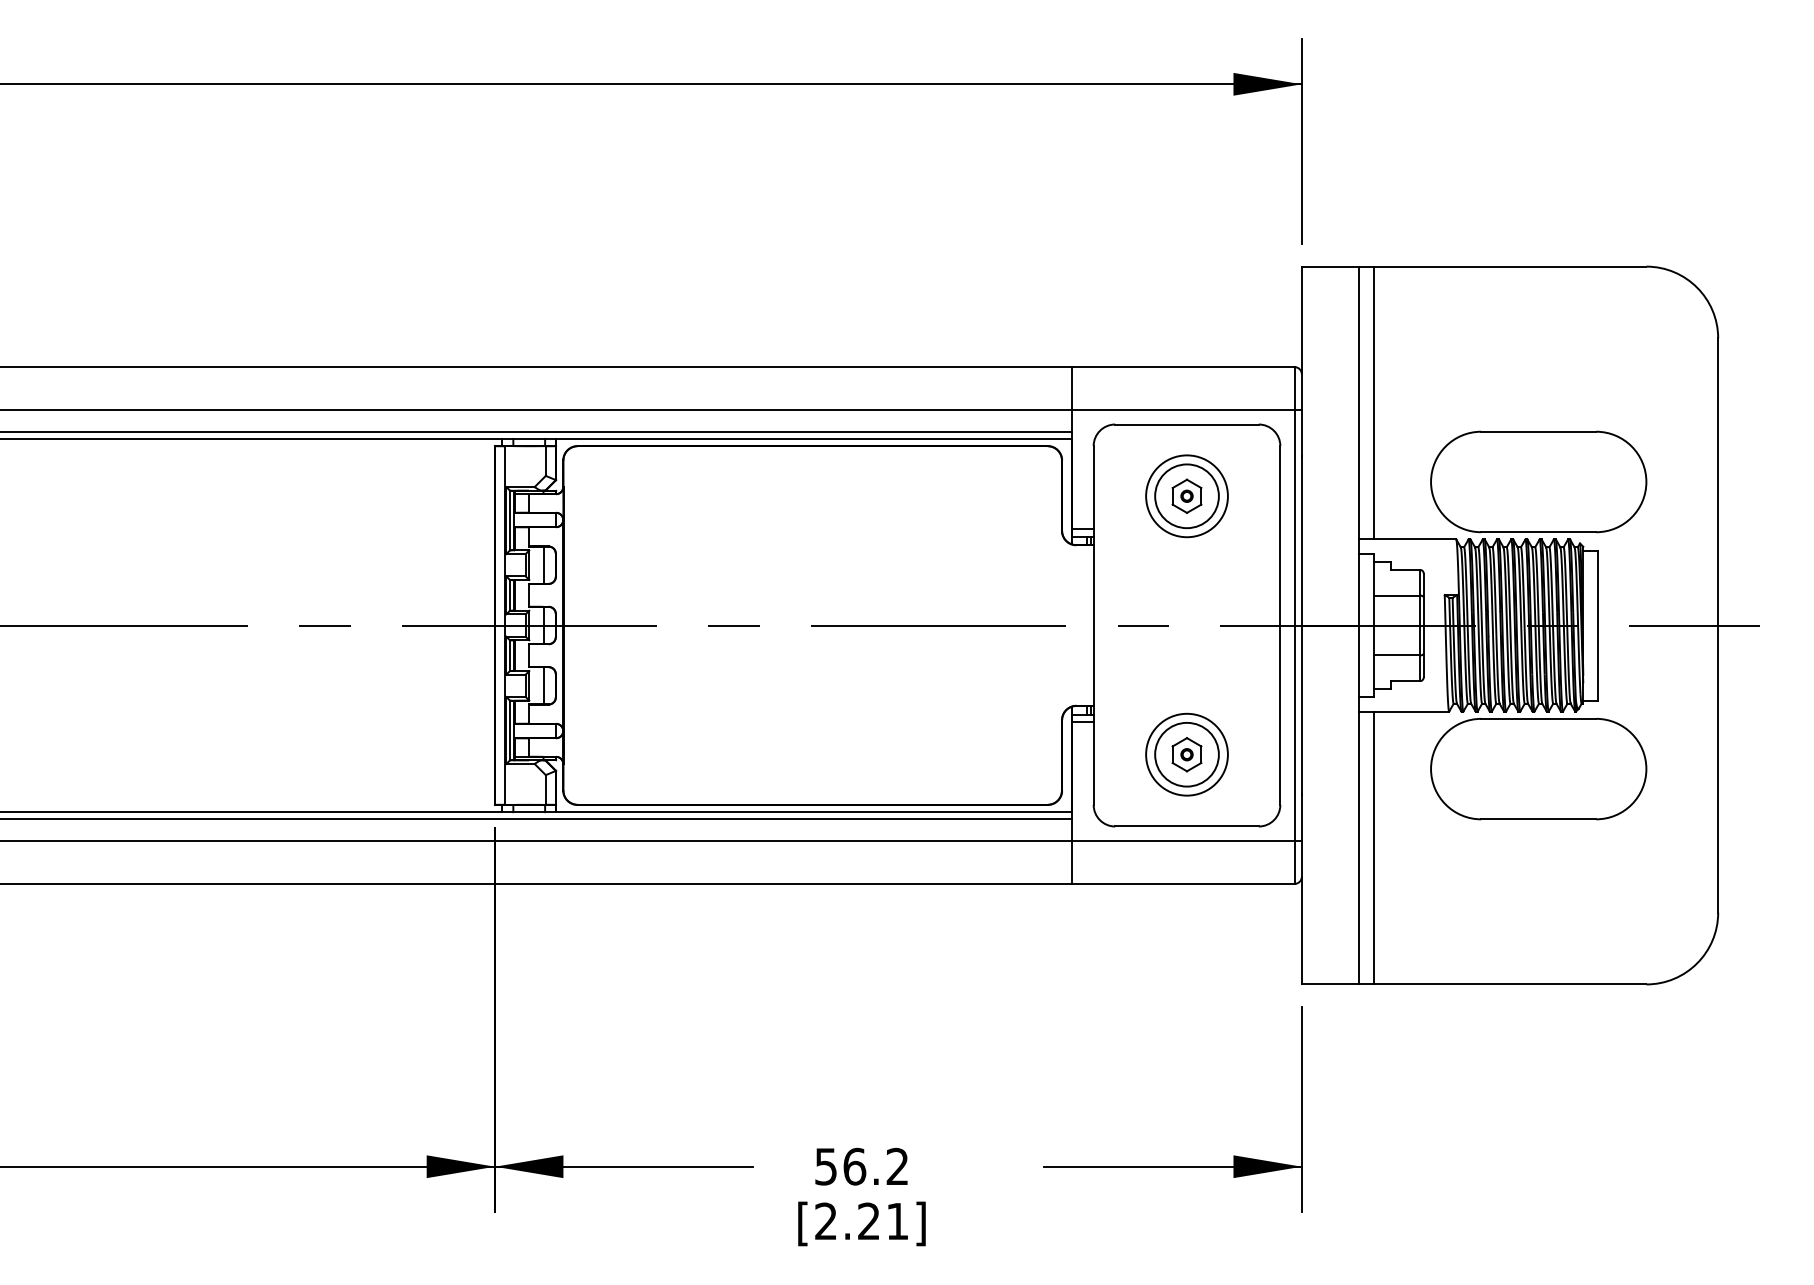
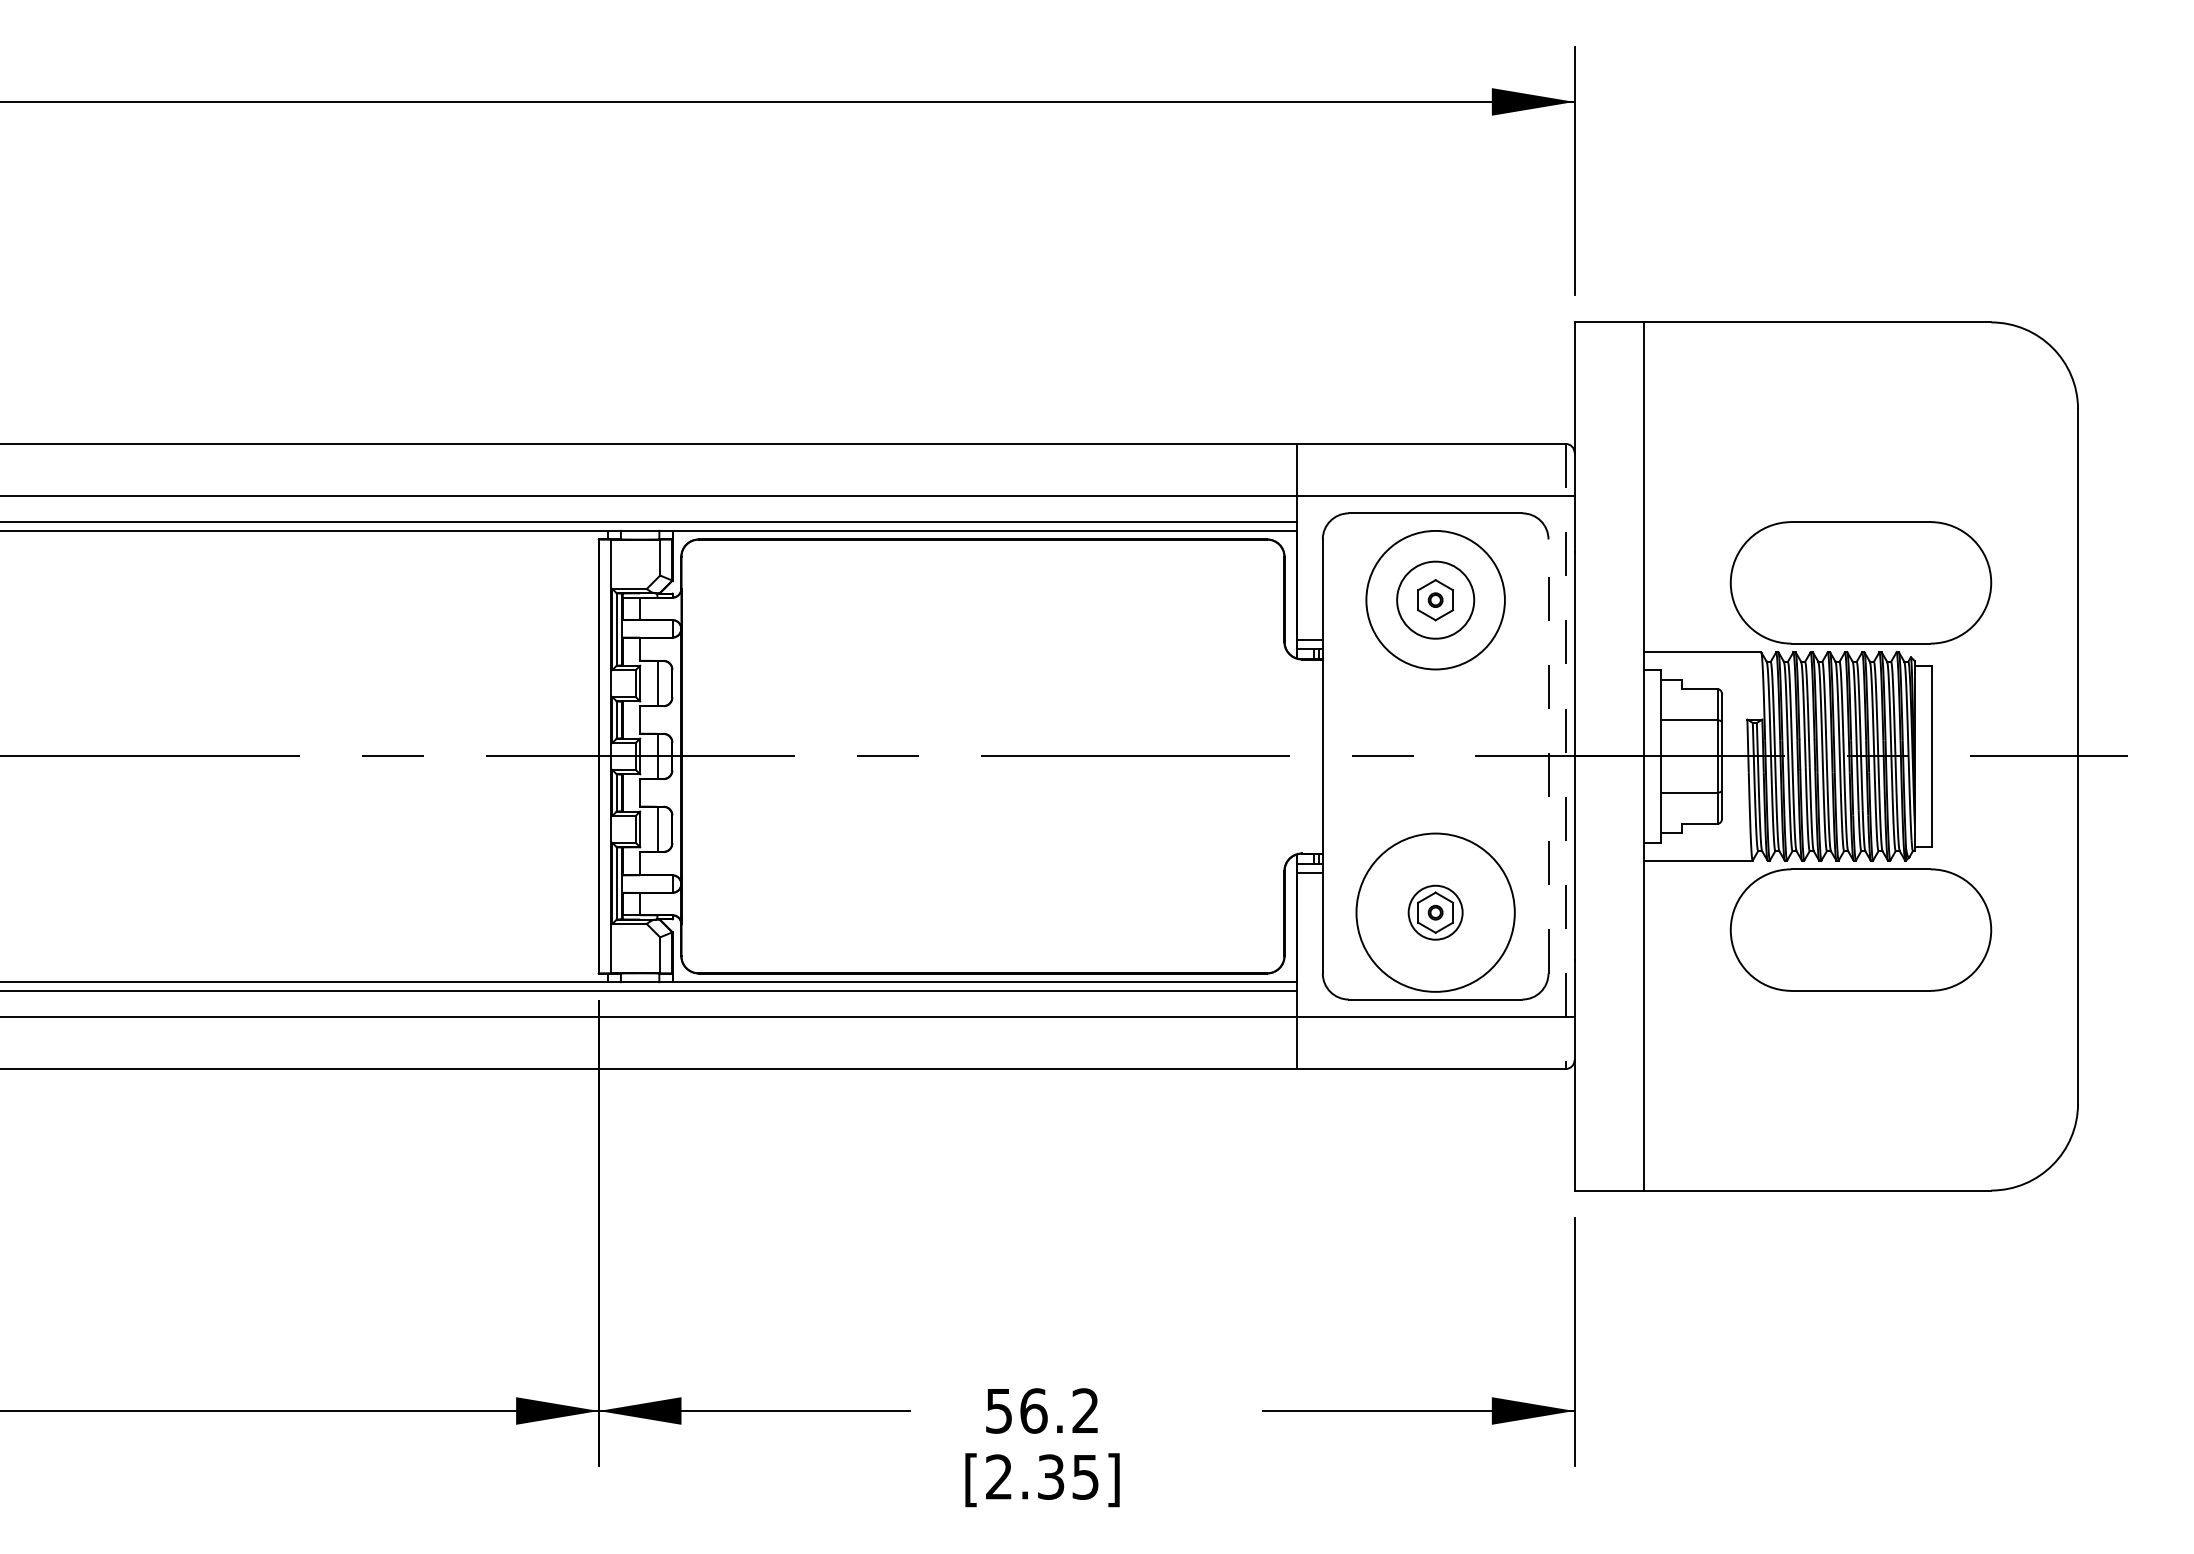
line: (1373, 402) -> (1661, 486), removed
circle: (1186, 496) -> (1435, 600), size x1.4
line: (1280, 625) -> (1548, 756), solid -> dashed
line: (1294, 626) -> (1565, 757), solid -> dashed
circle: (1186, 754) -> (1435, 912), size x0.7
circle: (1186, 754) -> (1435, 912), size x1.6
line: (1373, 847) -> (1661, 1024), removed
text: (883, 1221) -> (1068, 1477), [2.21] -> [2.35]

